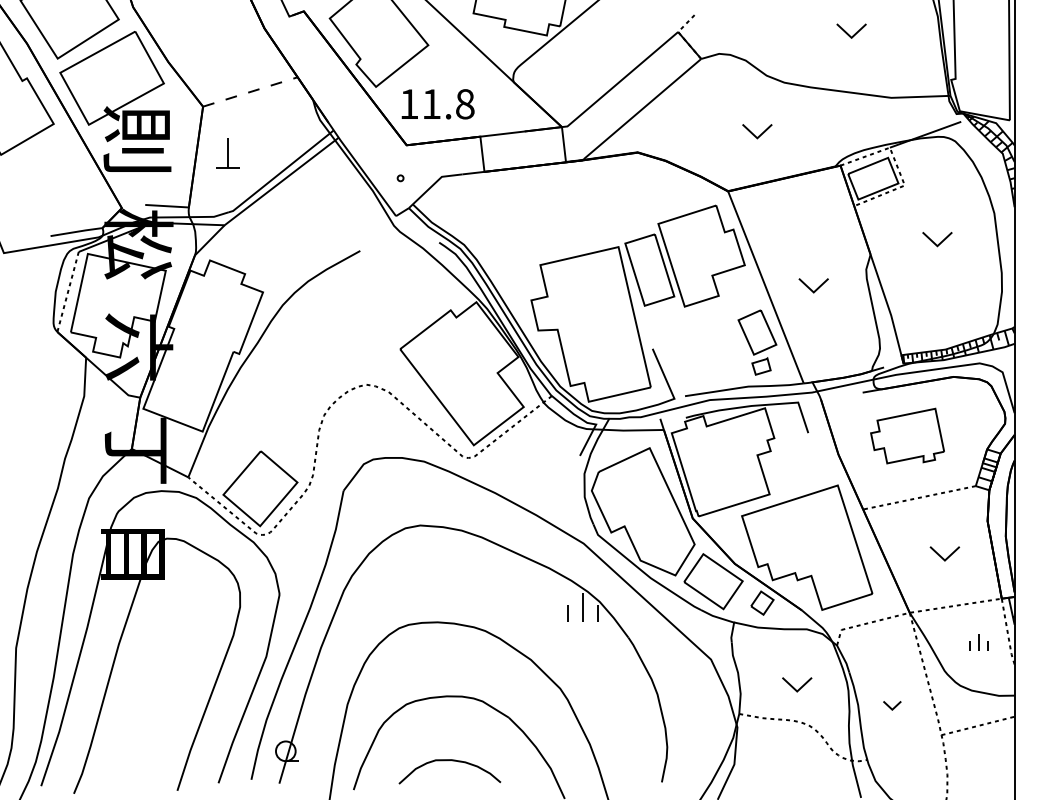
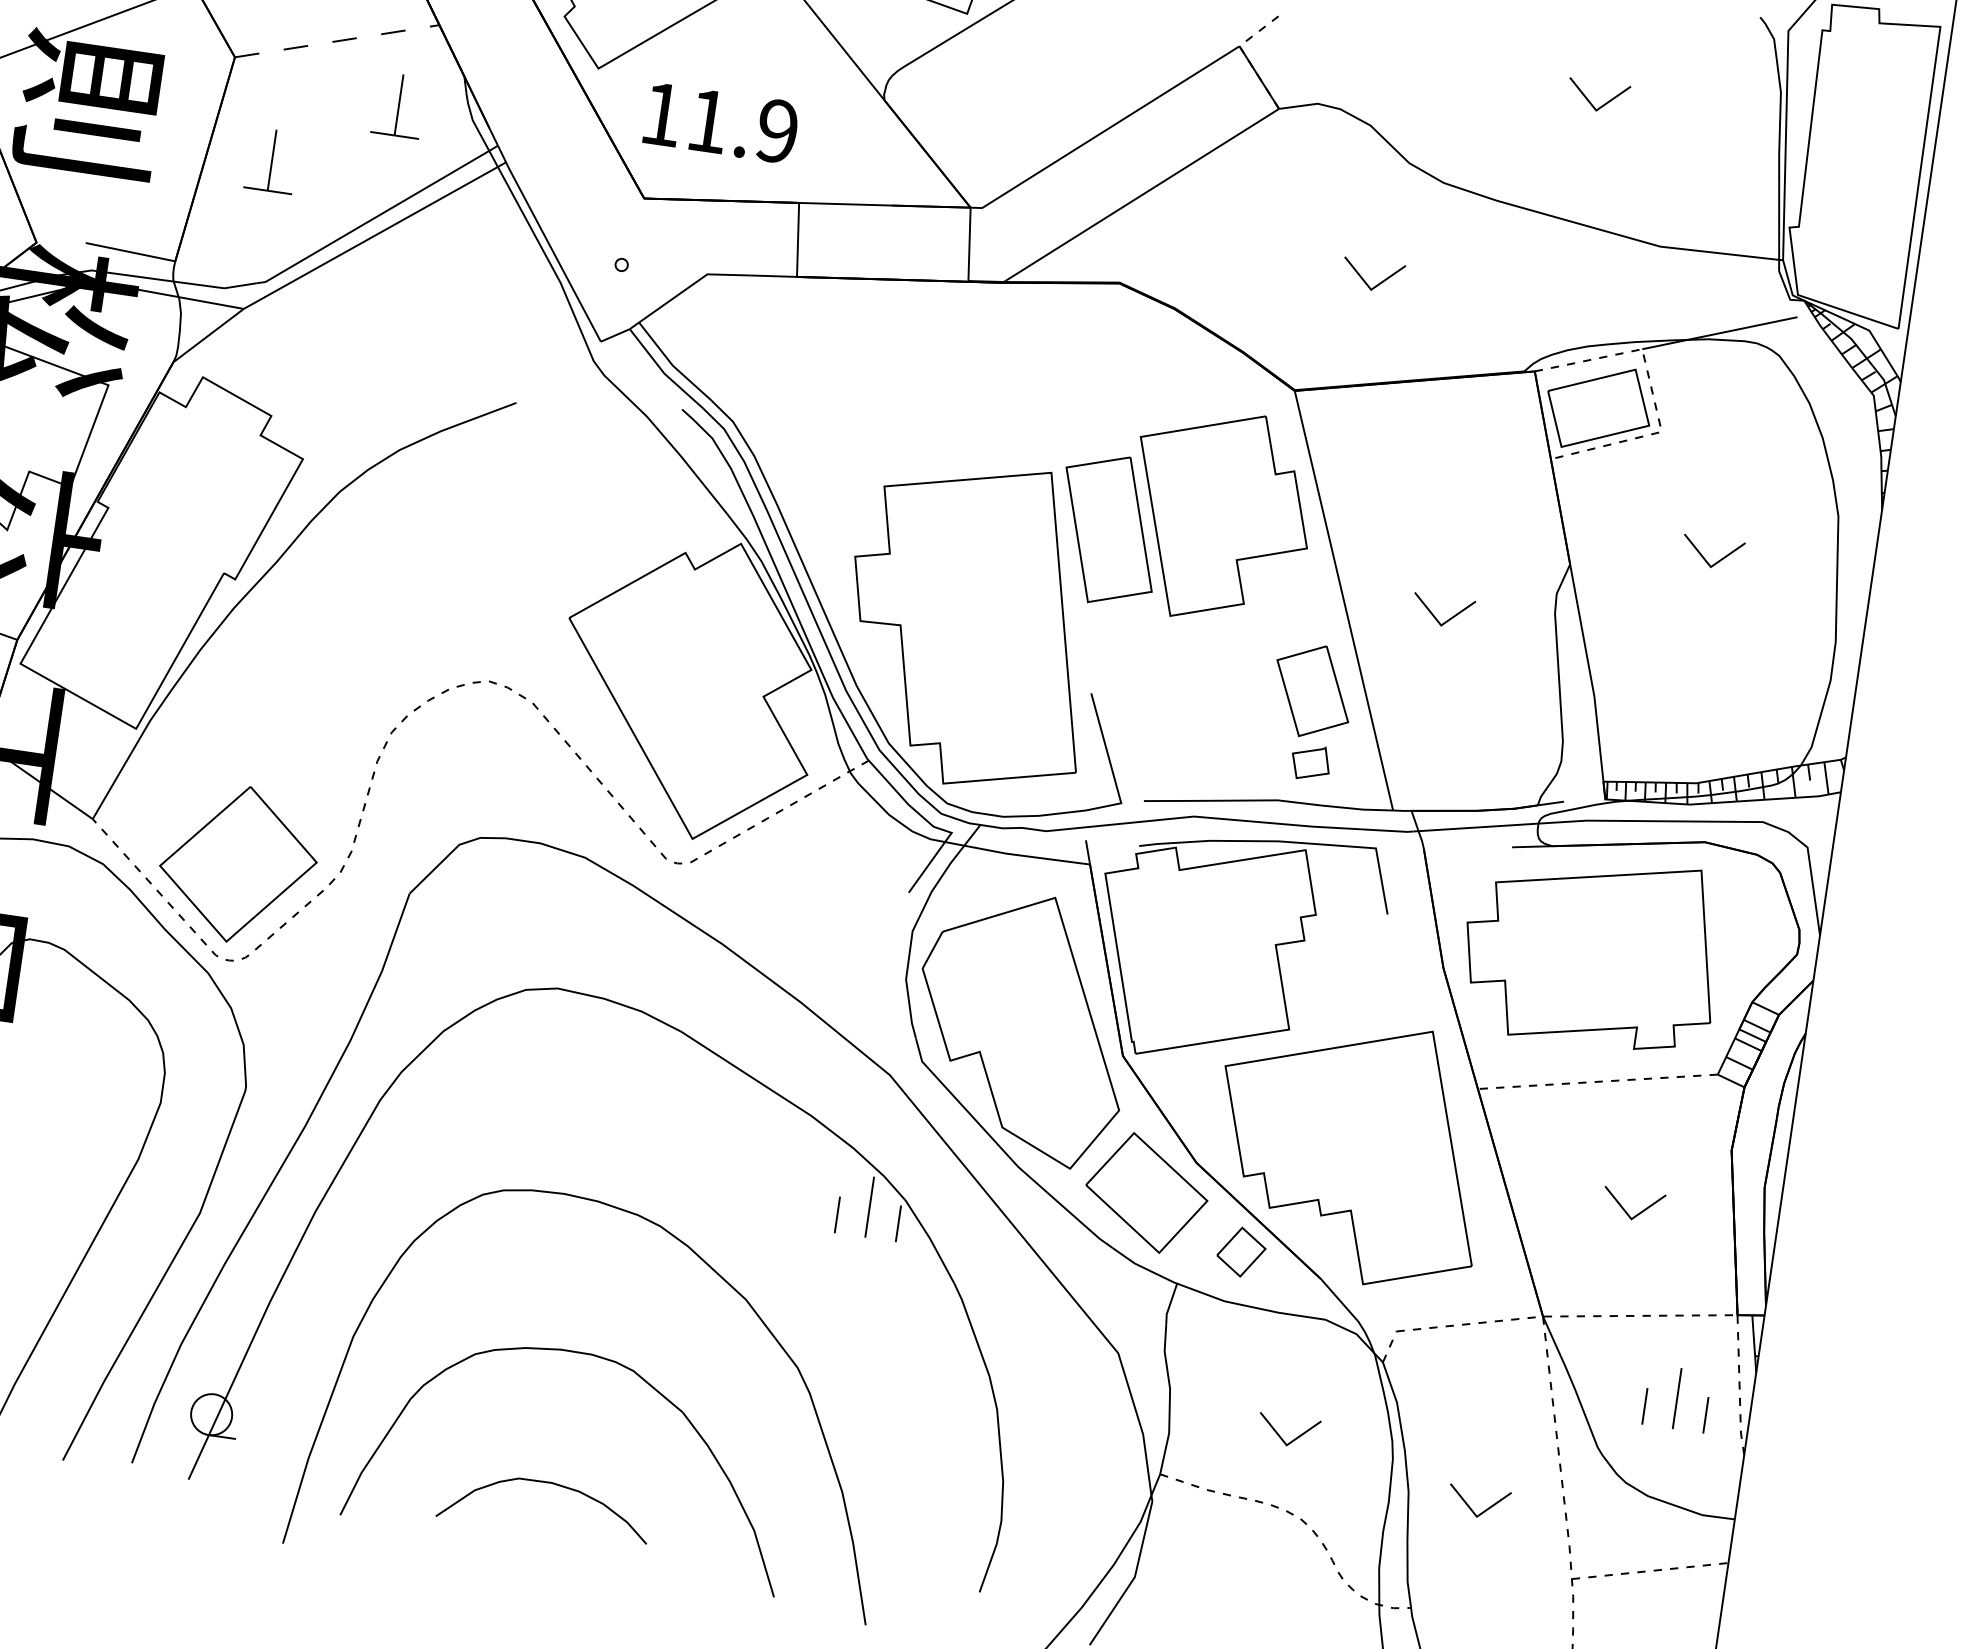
text: (465, 104) -> (778, 131), 11.8 -> 11.9
part: (283, 118) -> (397, 105), added
part: (907, 435) -> (1591, 949), size x1.67
part: (978, 642) -> (1676, 1398), size x1.67
part: (892, 705) -> (1479, 1502), size x1.67

